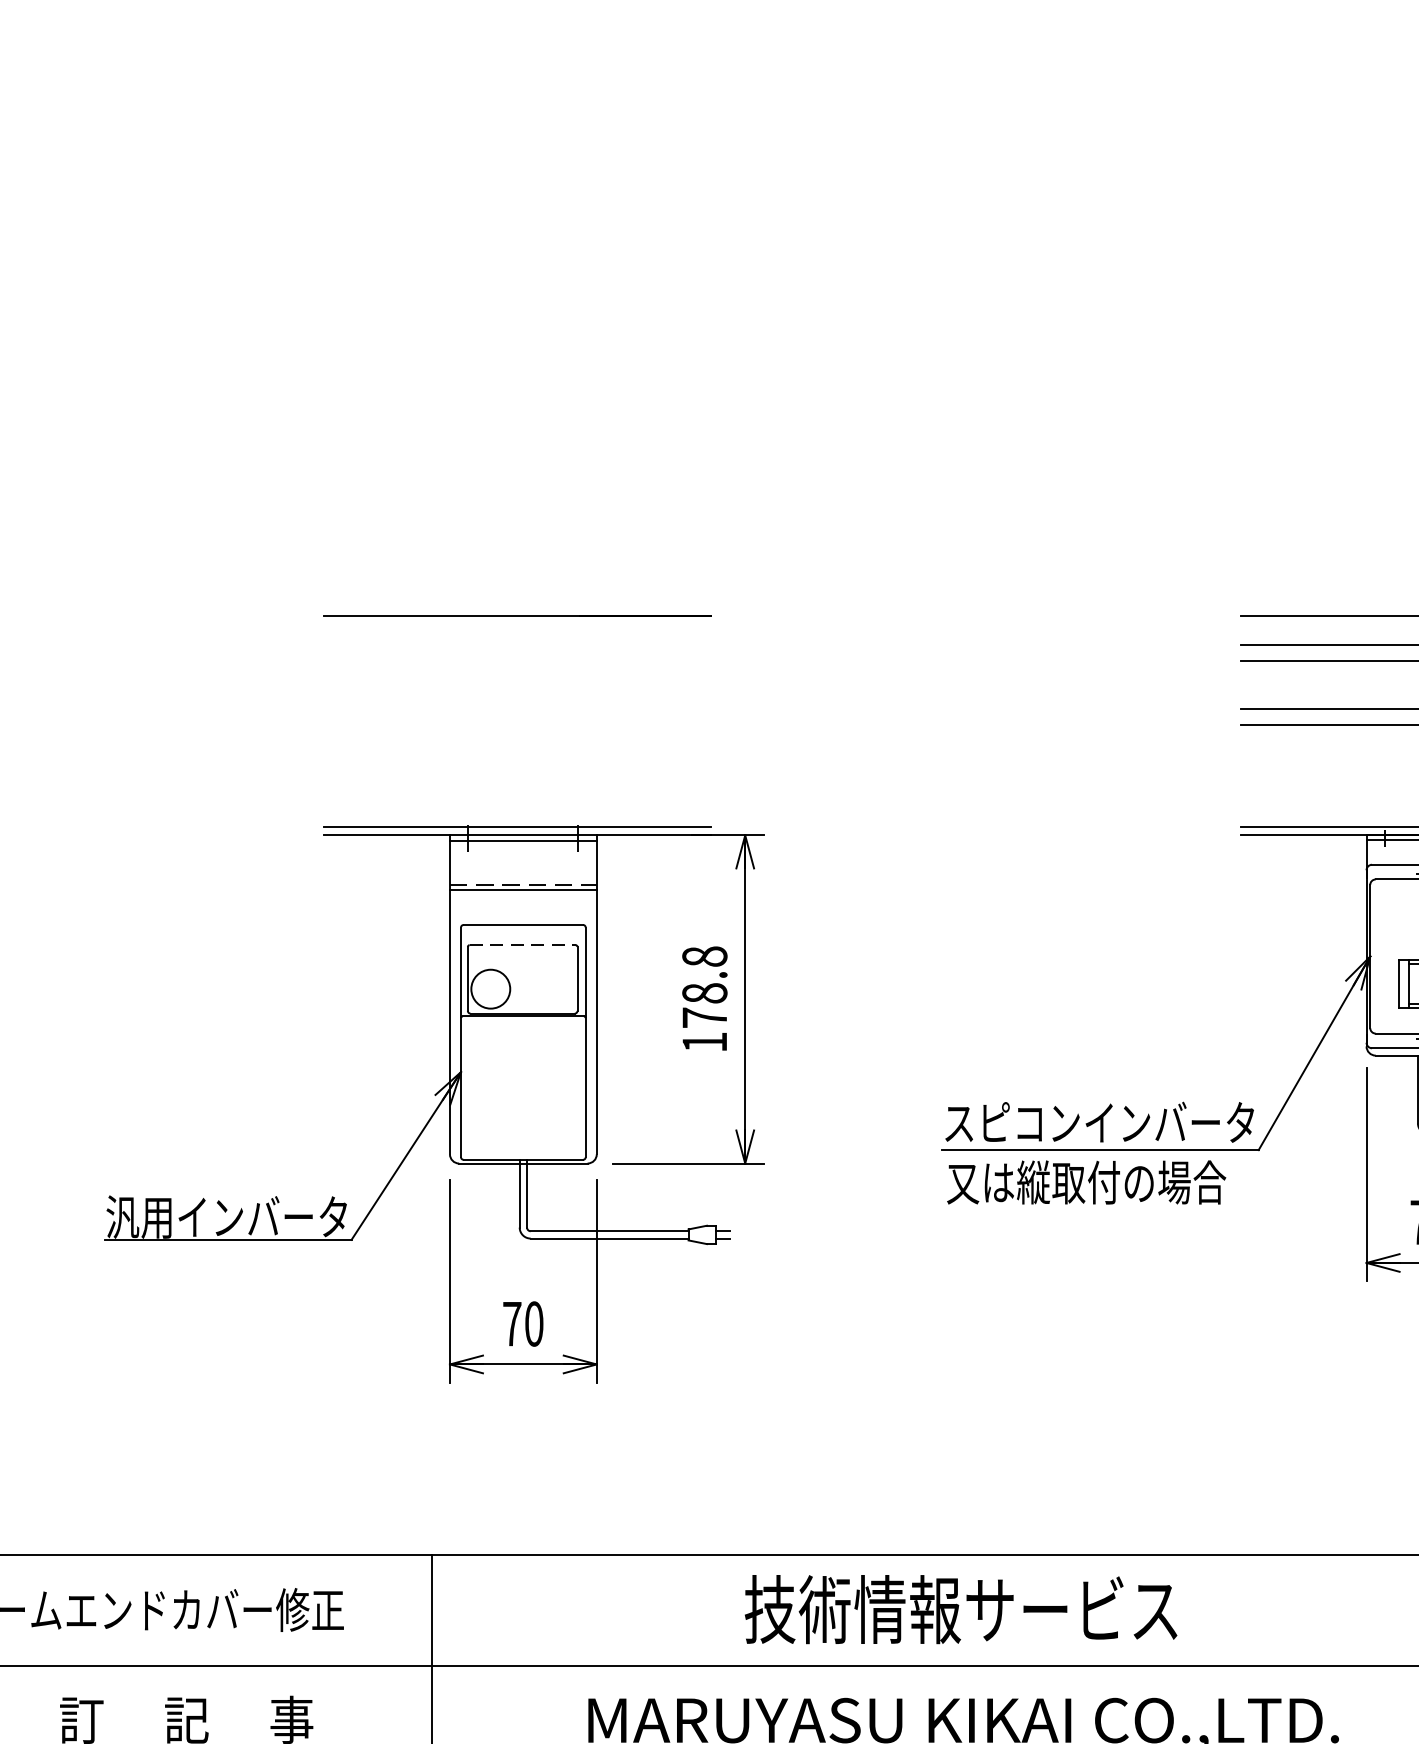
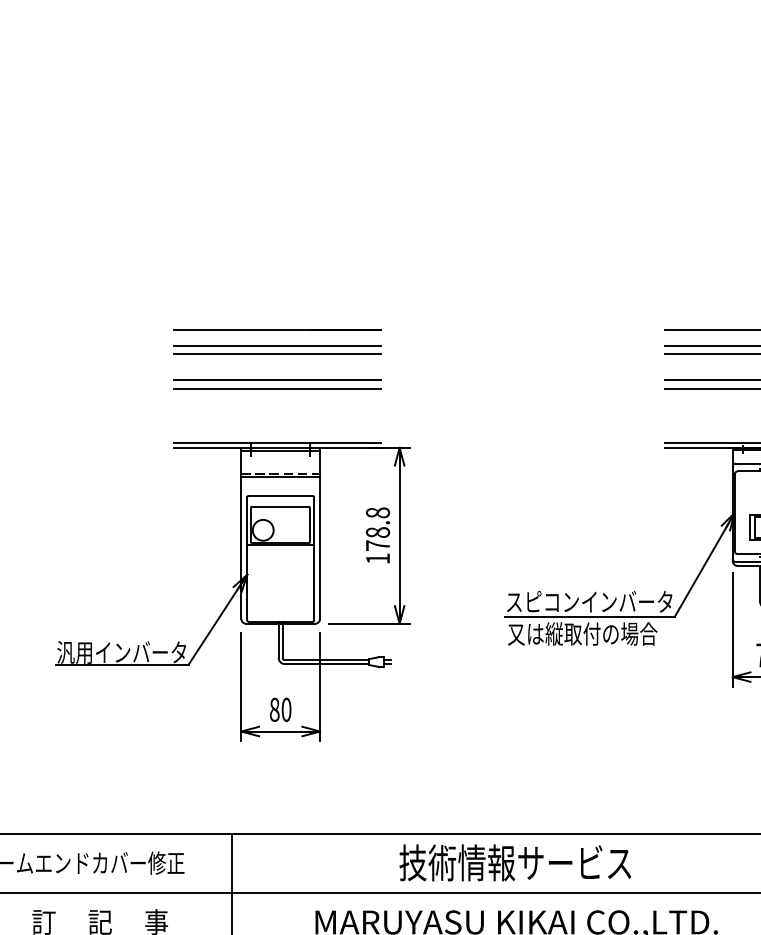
part: (517, 651) -> (277, 349), added
line: (517, 709) -> (277, 380), added
line: (517, 724) -> (277, 388), added
line: (522, 944) -> (280, 506), dashed -> solid
text: (511, 1323) -> (274, 709), 70 -> 80

